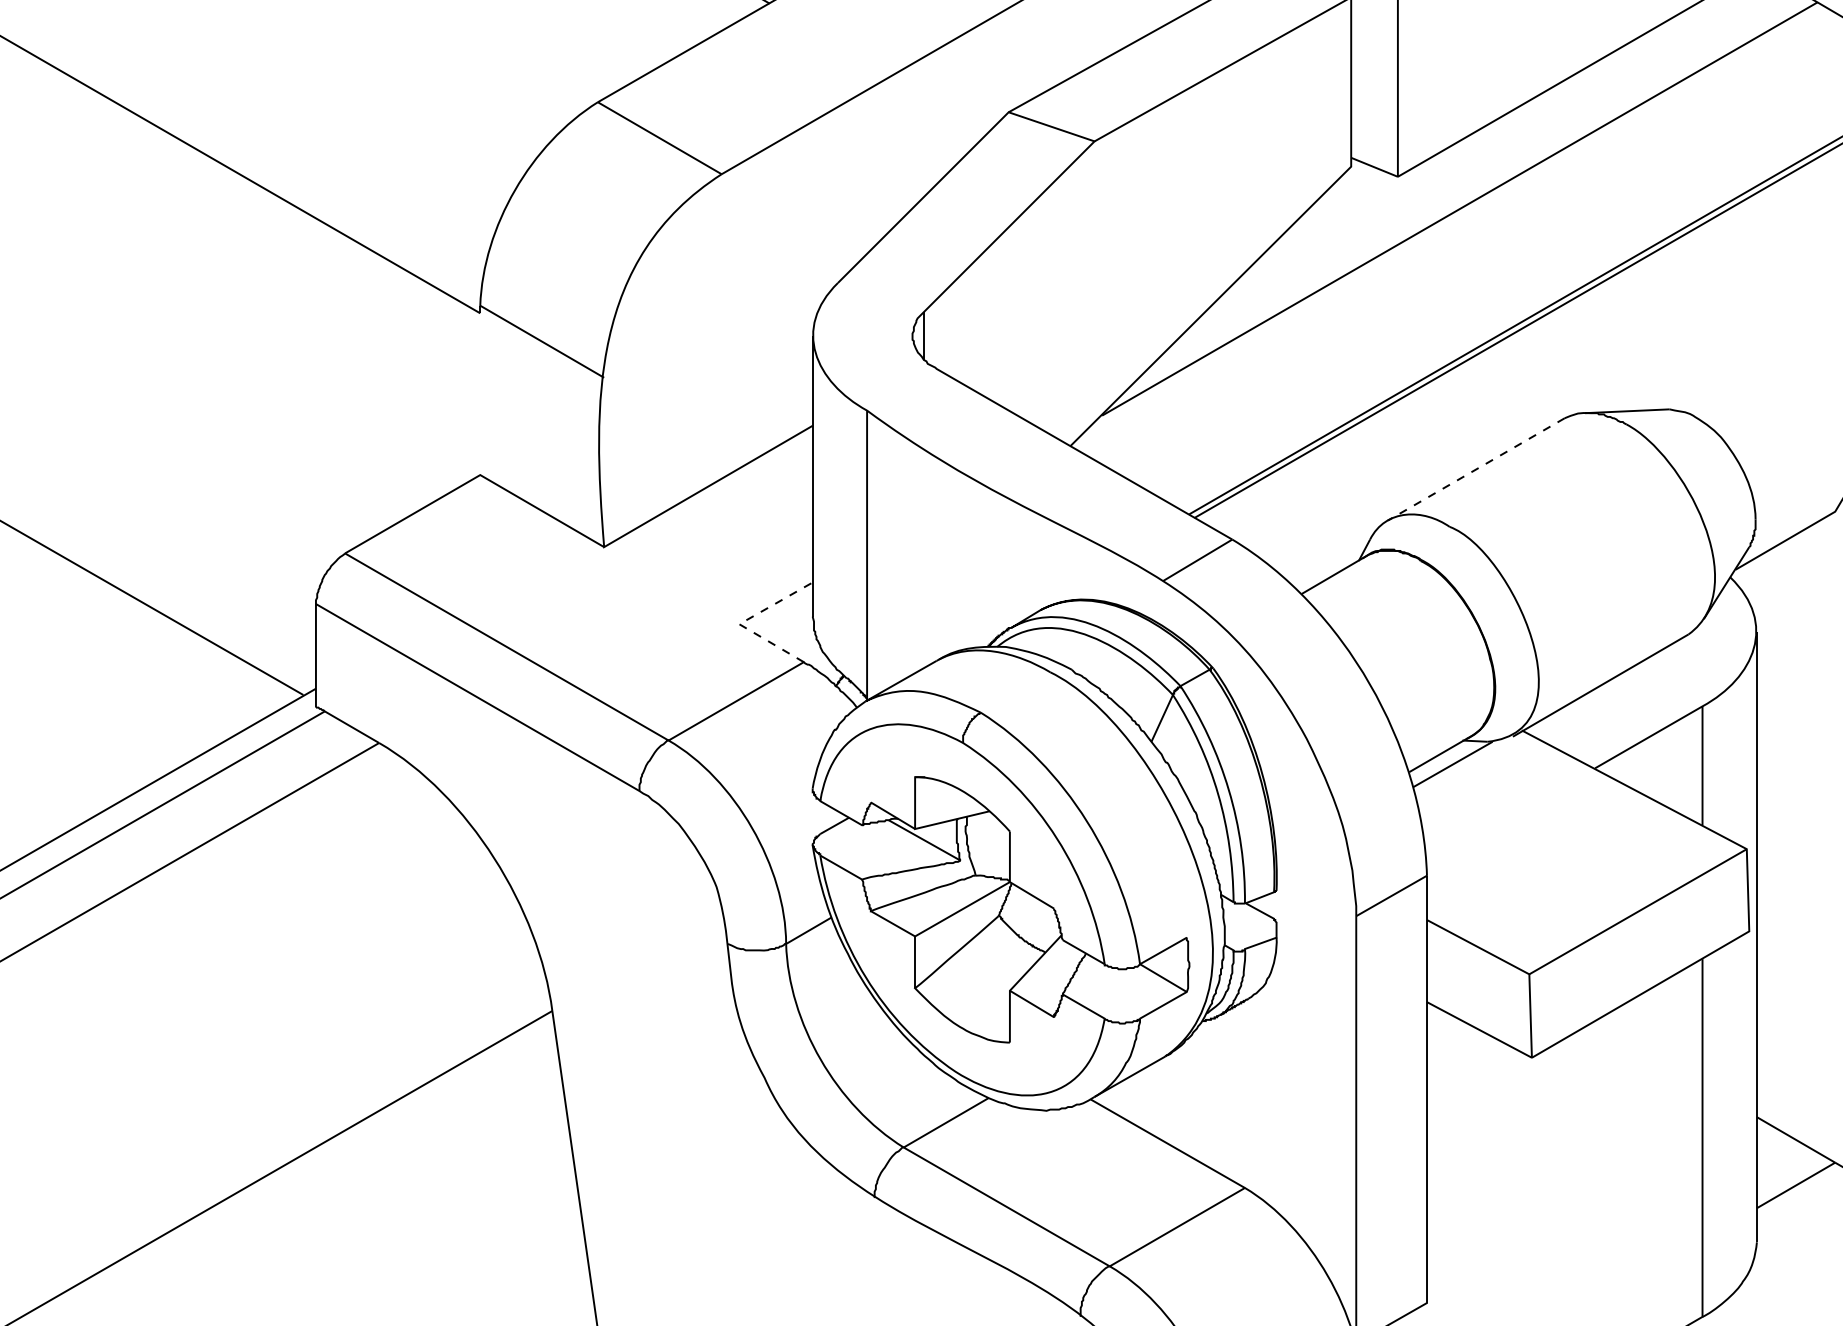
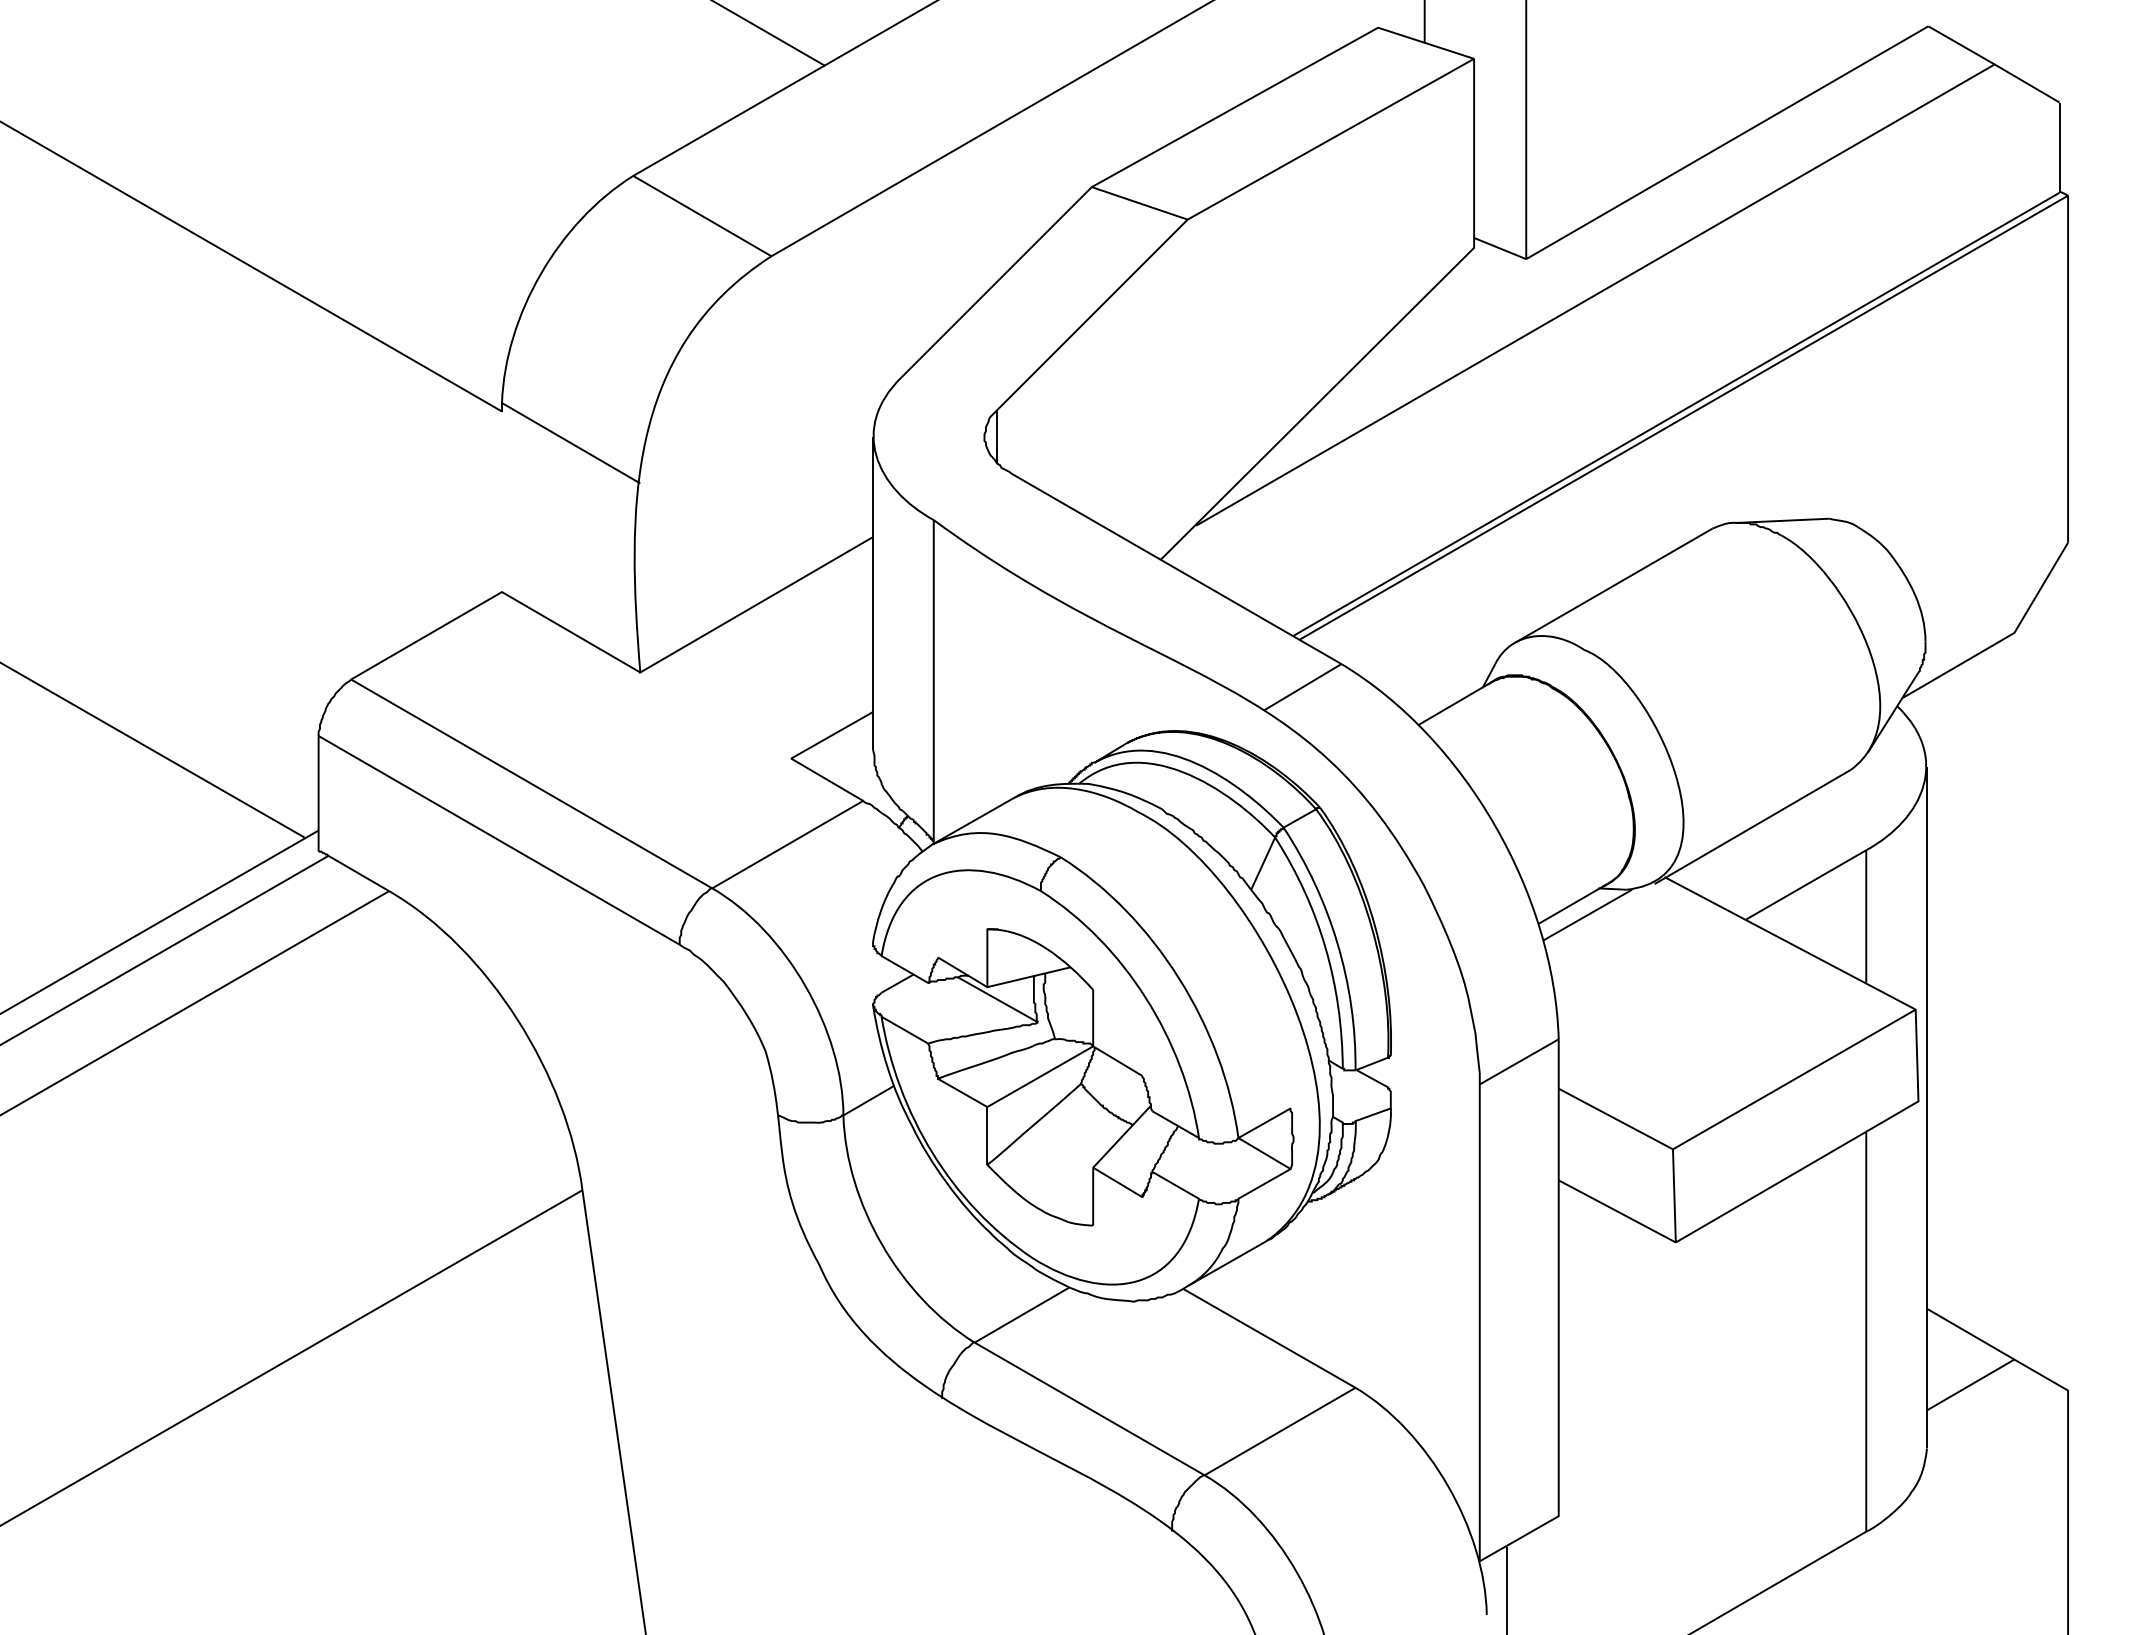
line: (1476, 470) -> (1613, 586), dashed -> solid
line: (743, 622) -> (795, 756), dashed -> solid

